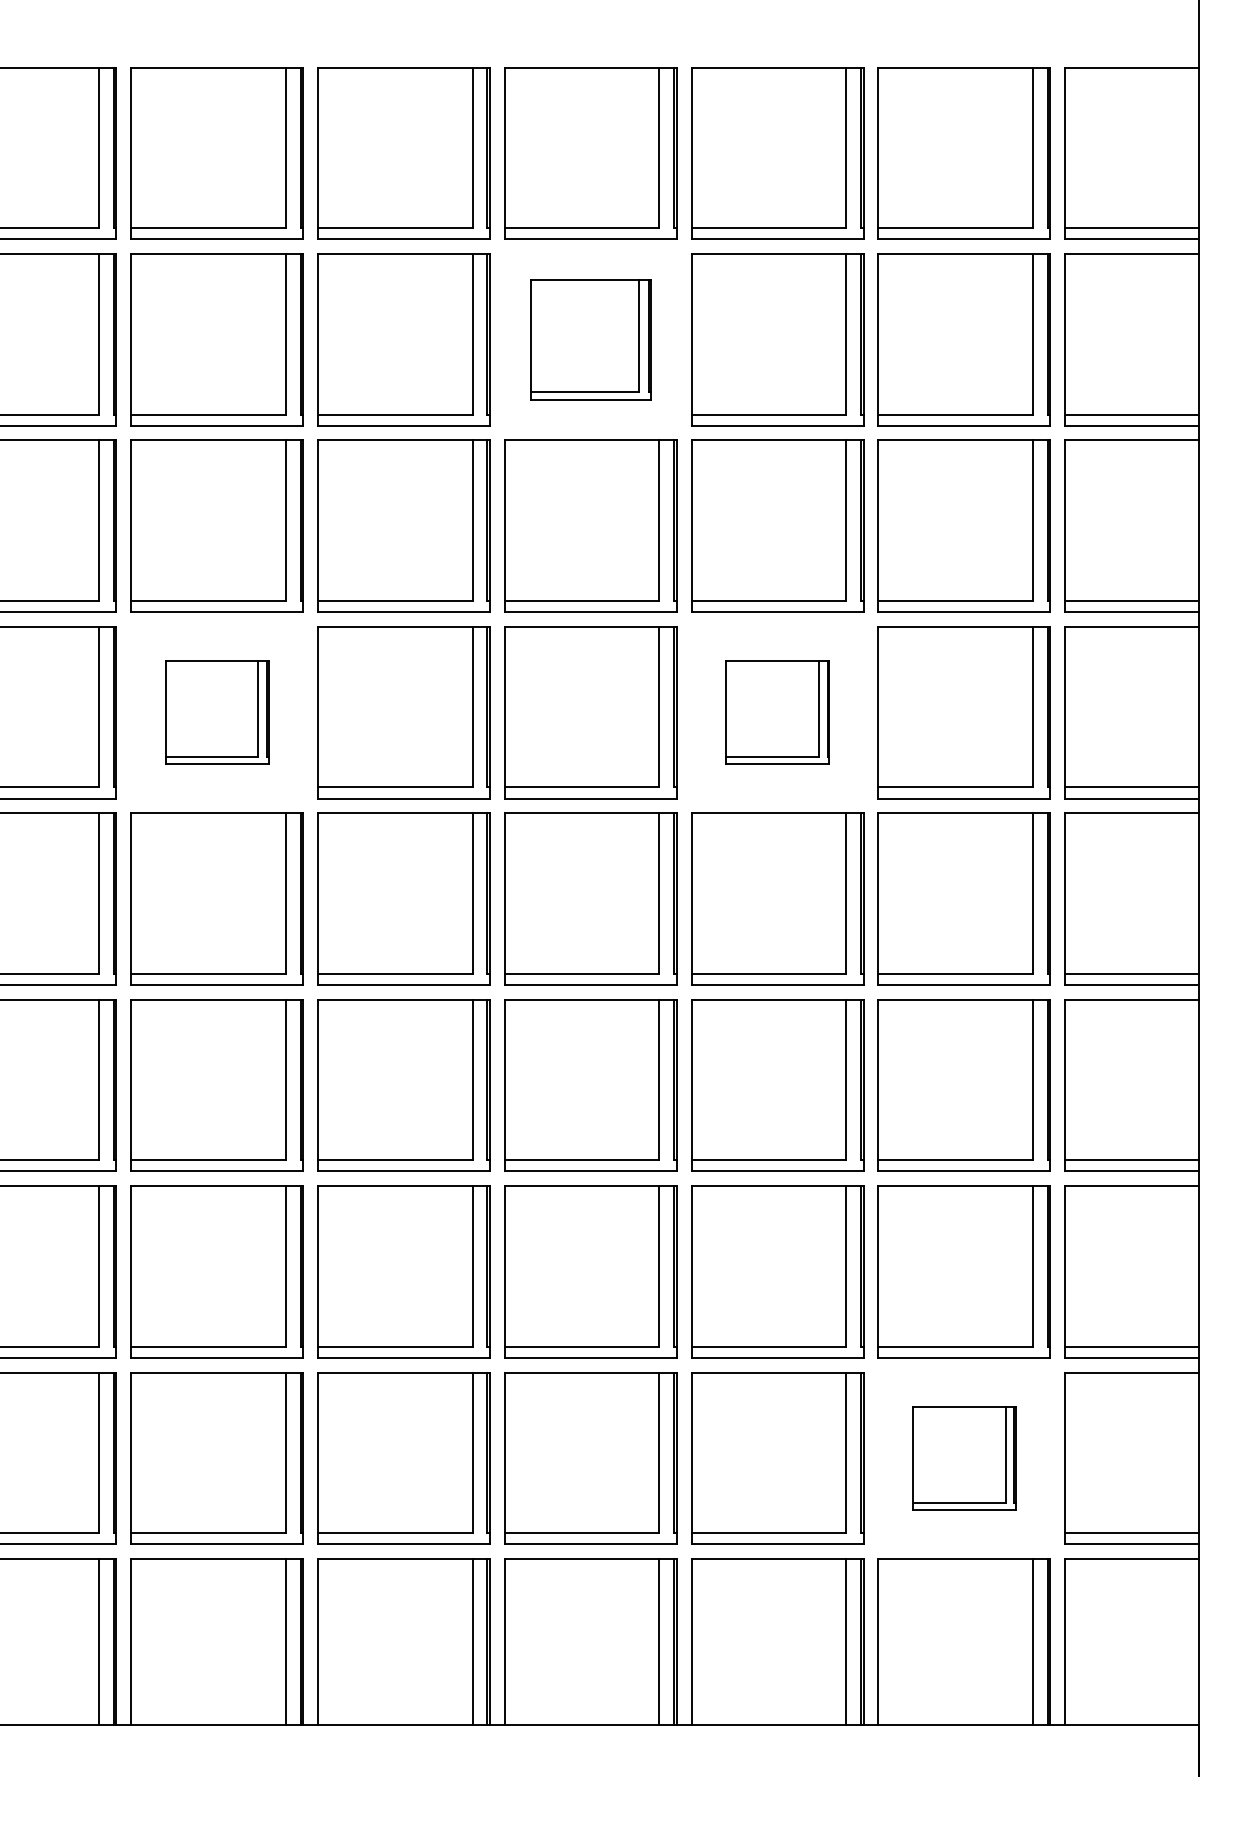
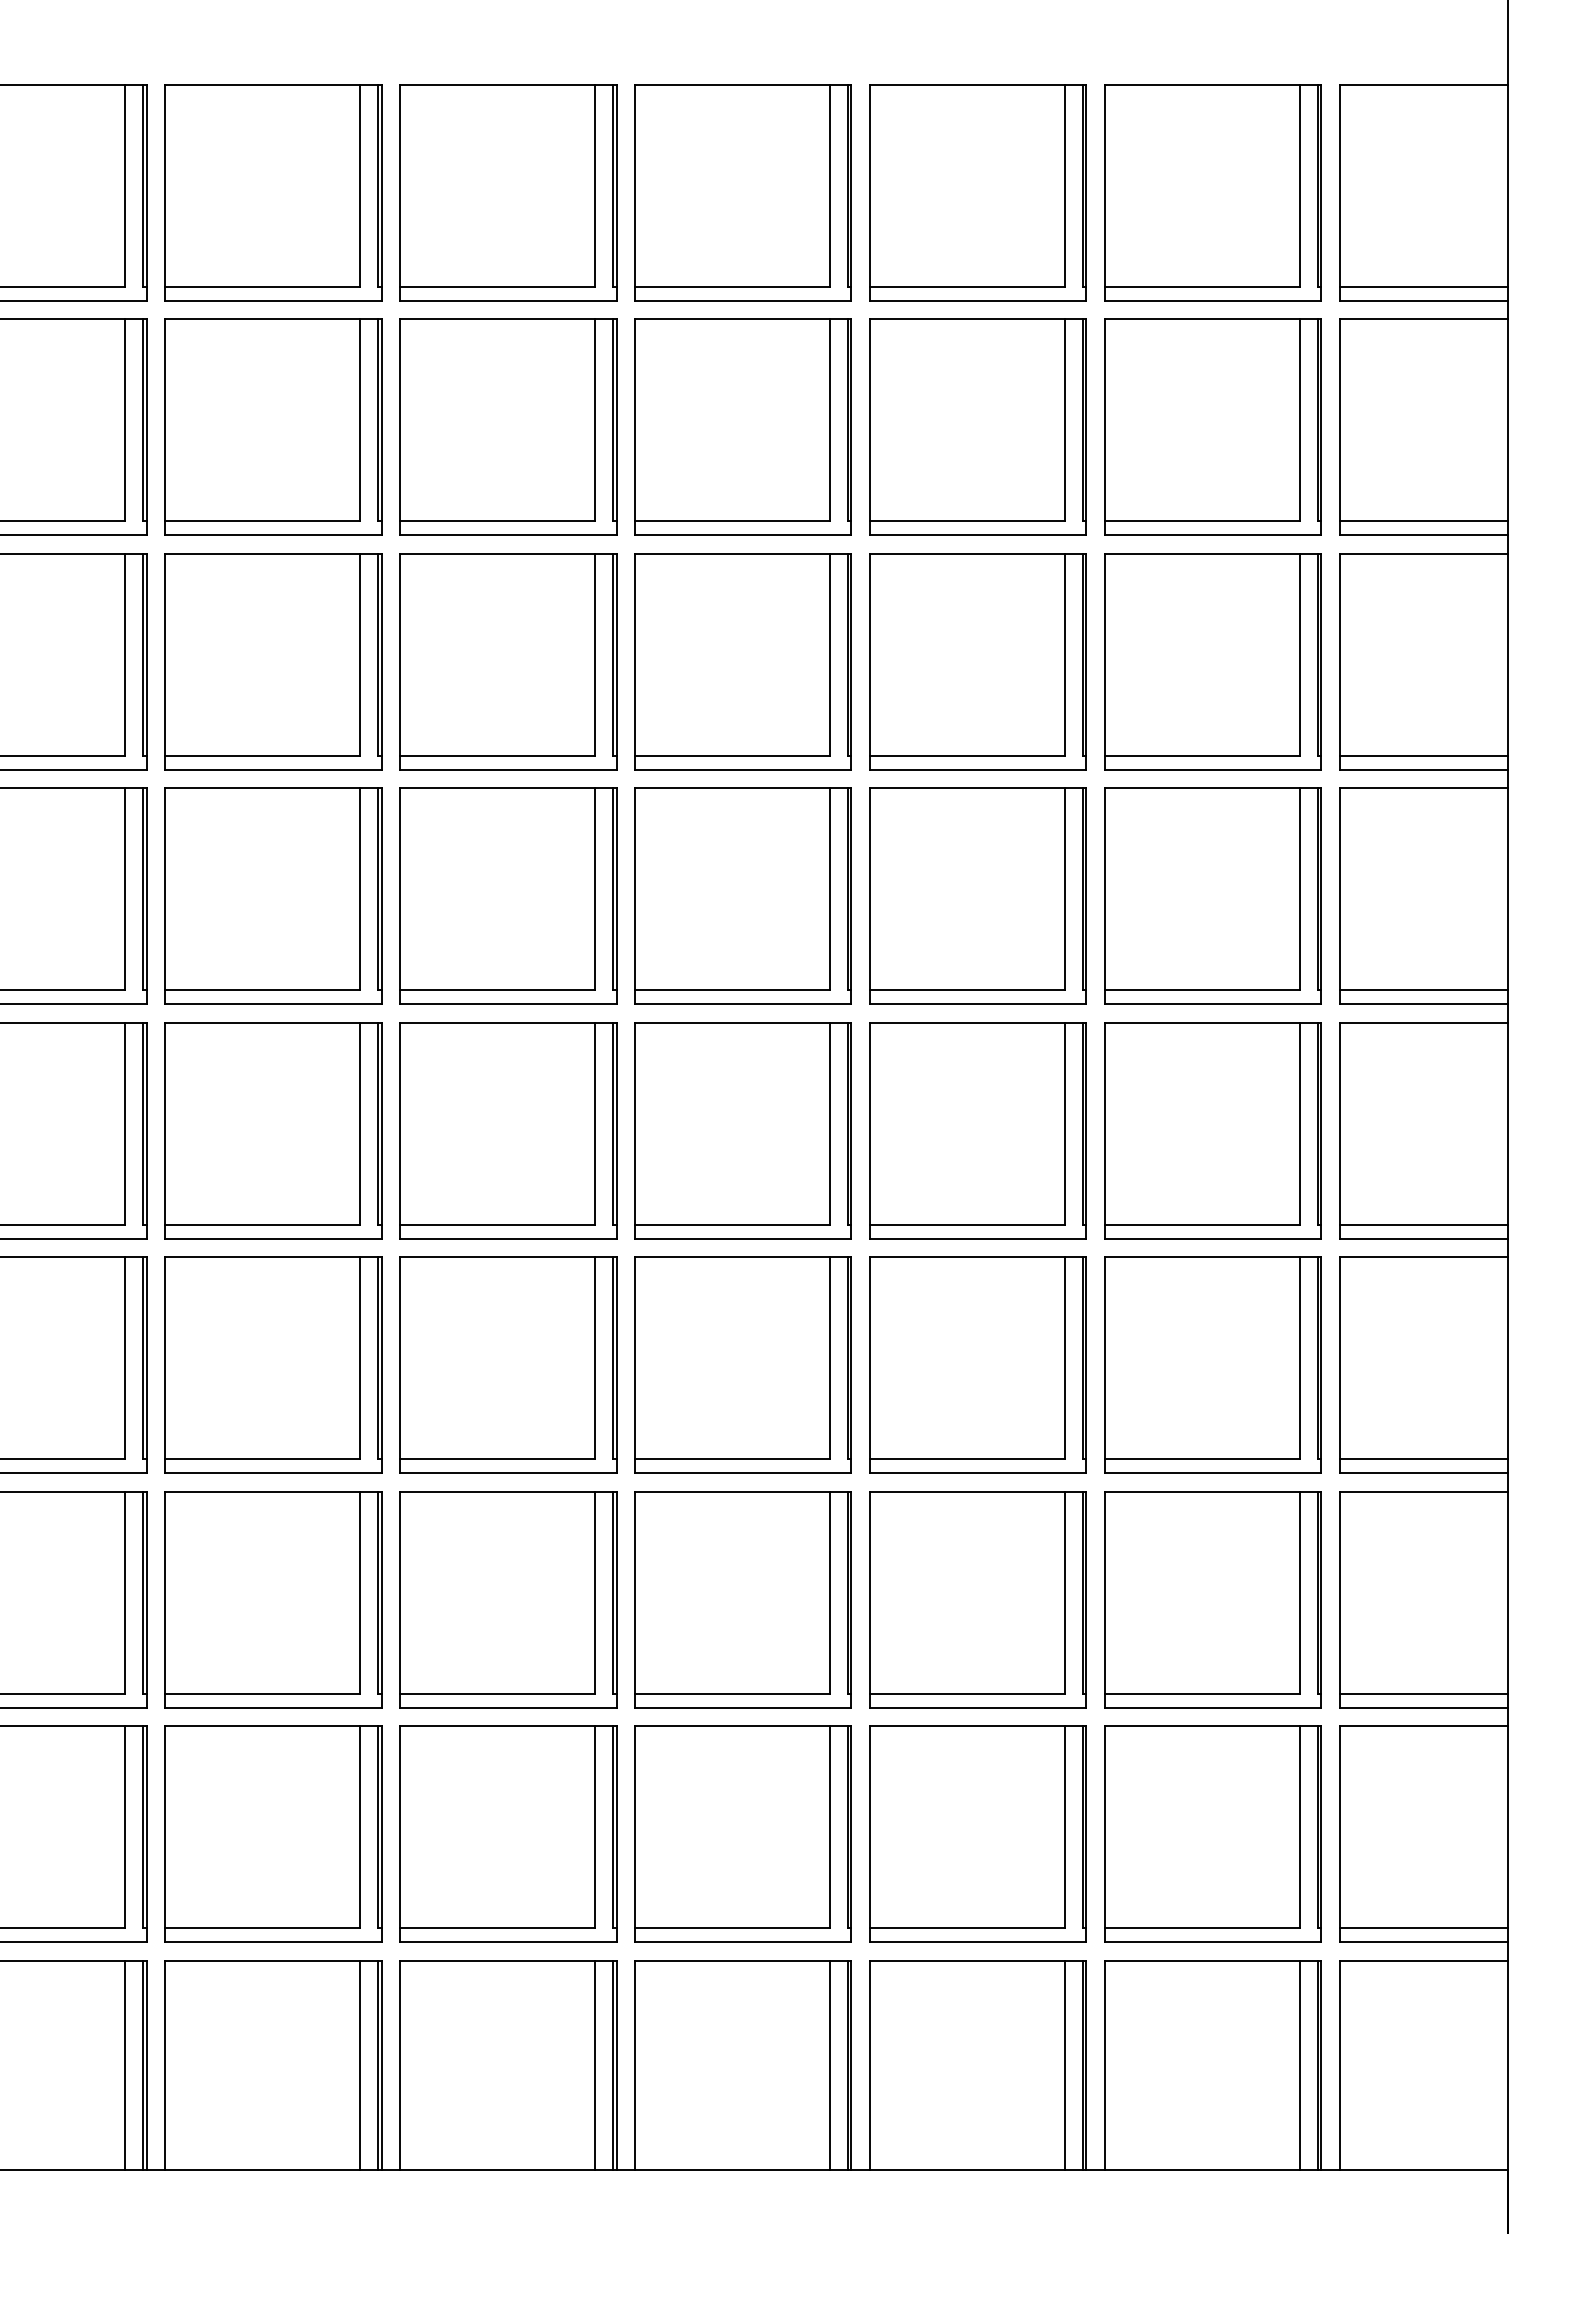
part: (590, 339) -> (742, 426), size x1.43
part: (217, 712) -> (273, 895), size x1.67
part: (776, 712) -> (977, 895), size x1.67
part: (963, 1457) -> (1212, 1833), size x1.67

